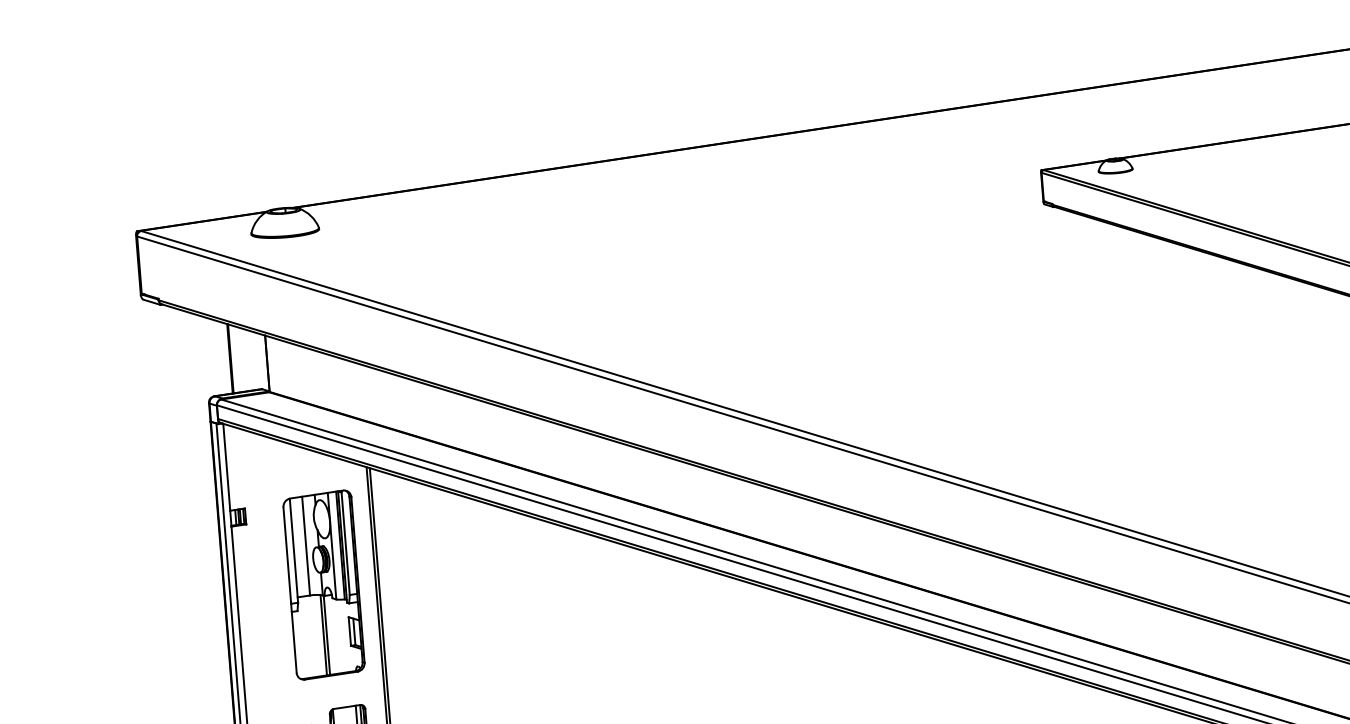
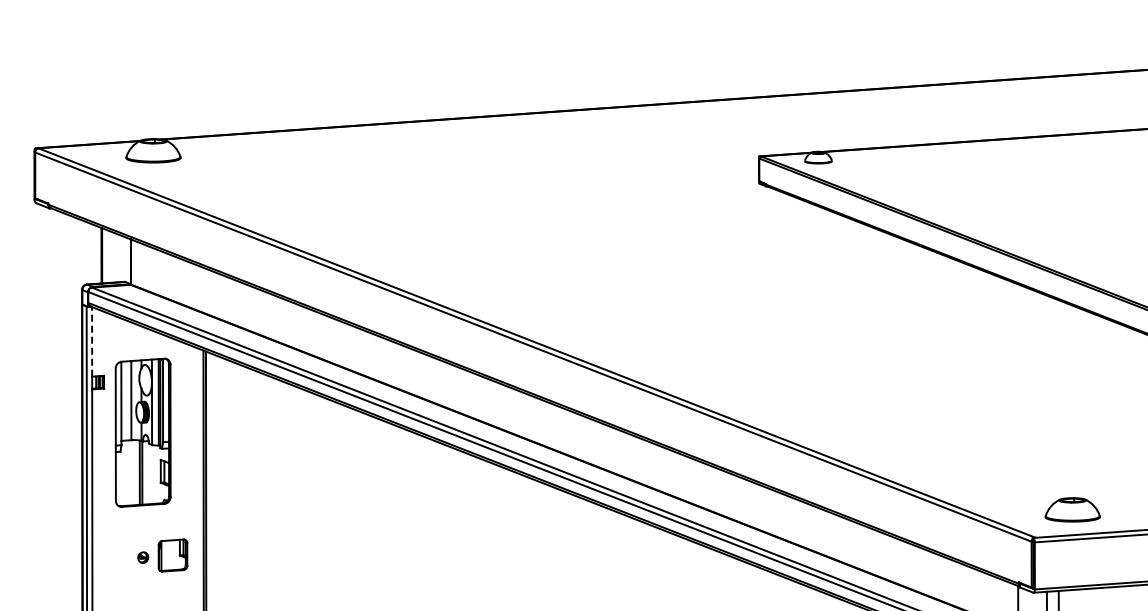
line: (227, 466) -> (92, 341), solid -> dashed
part: (323, 584) -> (142, 432), moved

